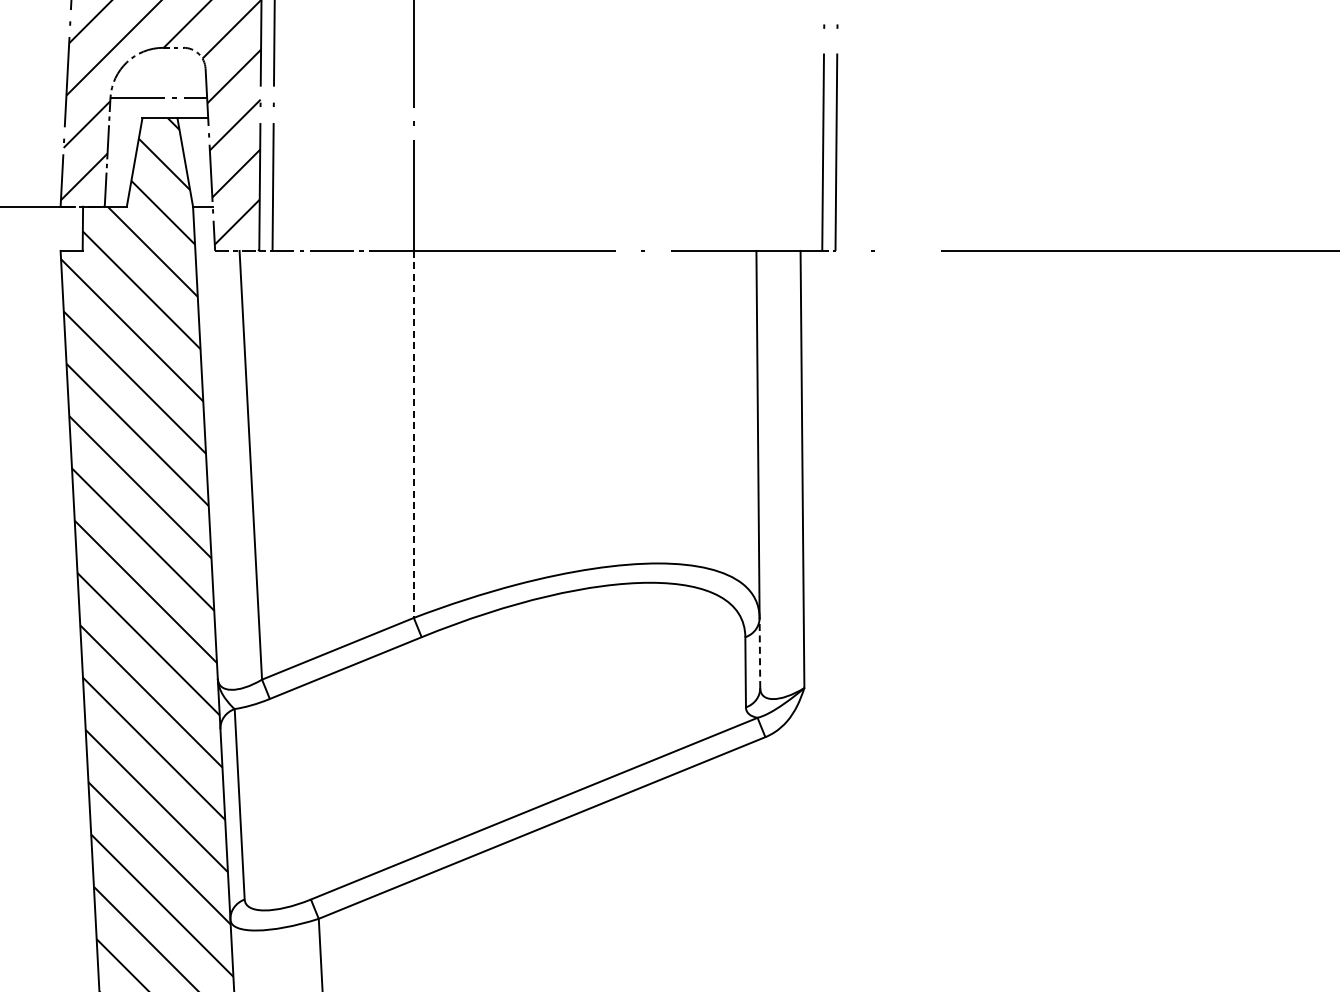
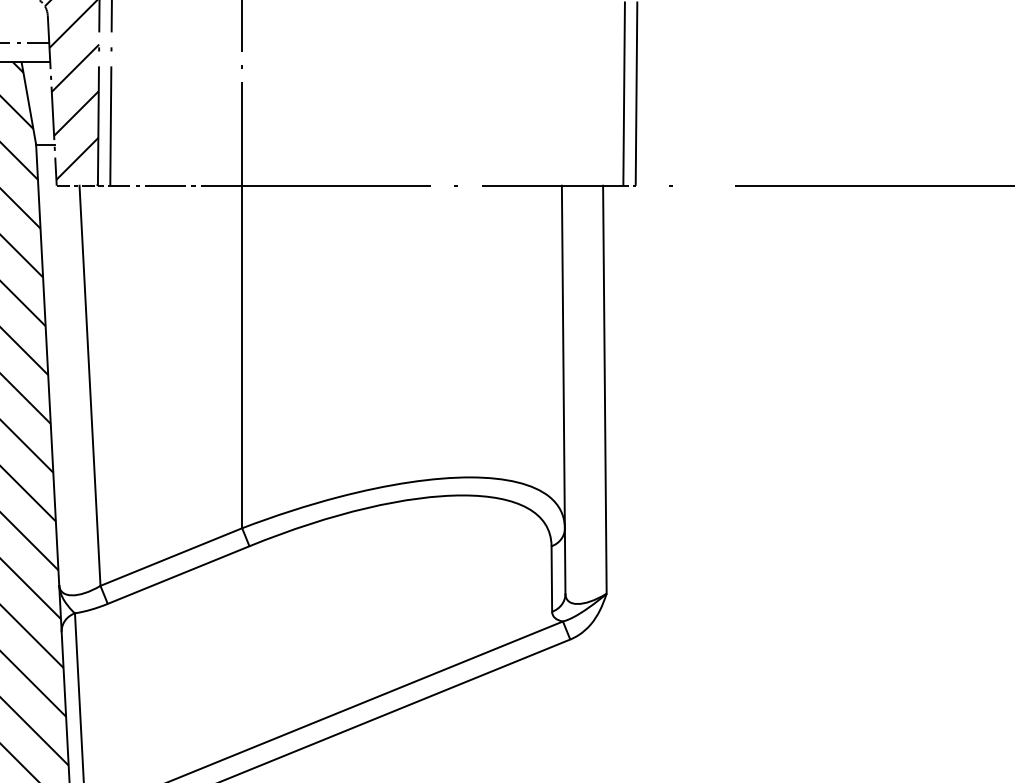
line: (413, 434) -> (241, 357), dashed -> solid
line: (759, 652) -> (564, 560), dashed -> solid

